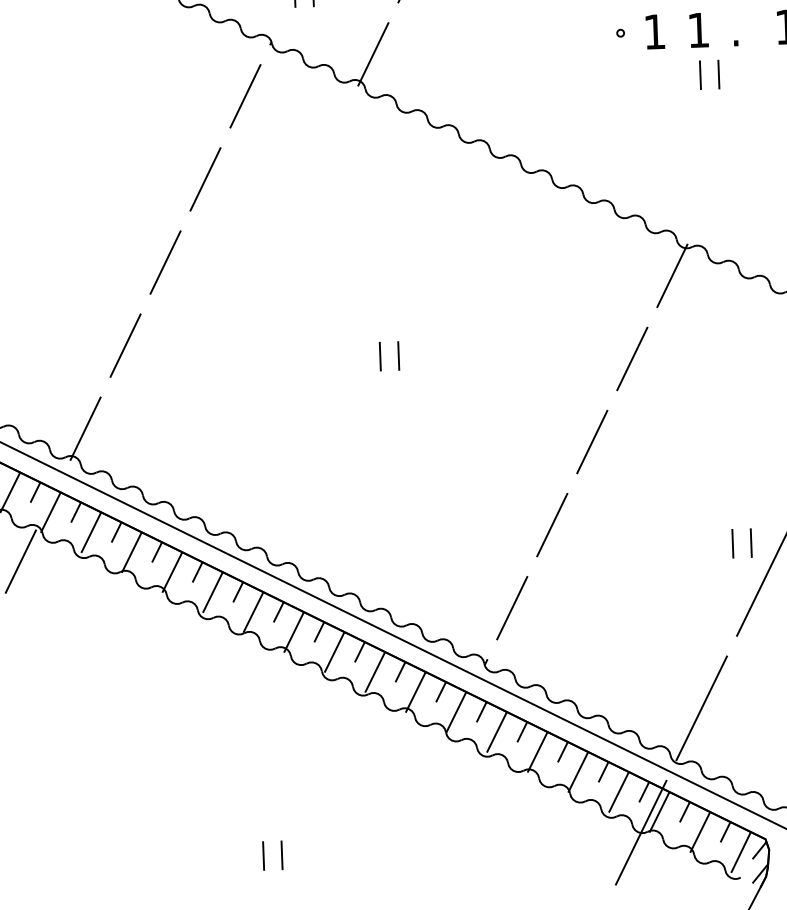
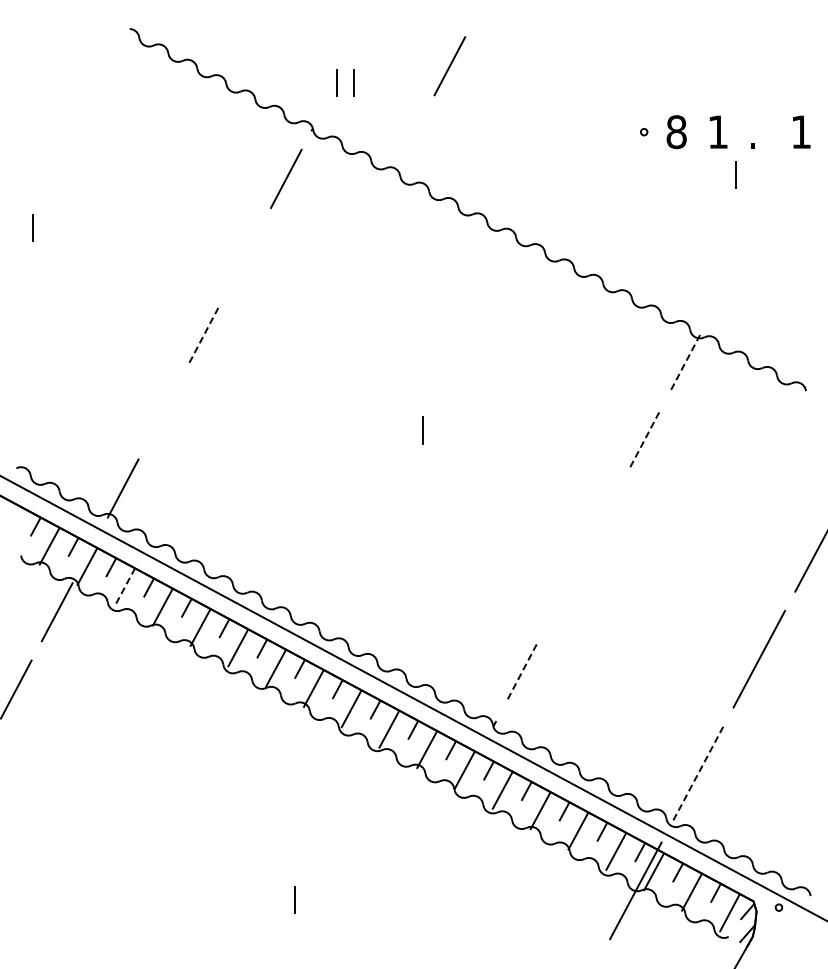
text: (654, 32) -> (676, 132), 1 -> 8
line: (372, 54) -> (408, 143), removed
line: (699, 74) -> (717, 174), removed
line: (205, 179) -> (245, 256), removed
line: (165, 262) -> (204, 333), solid -> dashed
line: (672, 276) -> (684, 364), solid -> dashed
line: (125, 346) -> (163, 411), removed
line: (380, 356) -> (405, 430), removed
line: (631, 359) -> (643, 441), solid -> dashed
line: (591, 441) -> (602, 518), removed
line: (551, 525) -> (561, 596), removed
line: (90, 532) -> (124, 587), solid -> dashed
line: (751, 542) -> (750, 619), removed
line: (732, 543) -> (732, 619), removed
line: (512, 608) -> (521, 673), solid -> dashed
line: (701, 708) -> (697, 775), solid -> dashed
line: (264, 855) -> (277, 899), removed

